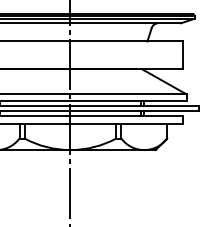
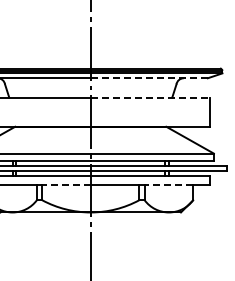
line: (125, 23) -> (149, 78), solid -> dashed
line: (126, 41) -> (150, 97), solid -> dashed
line: (47, 123) -> (66, 184), solid -> dashed
line: (143, 123) -> (168, 184), solid -> dashed

